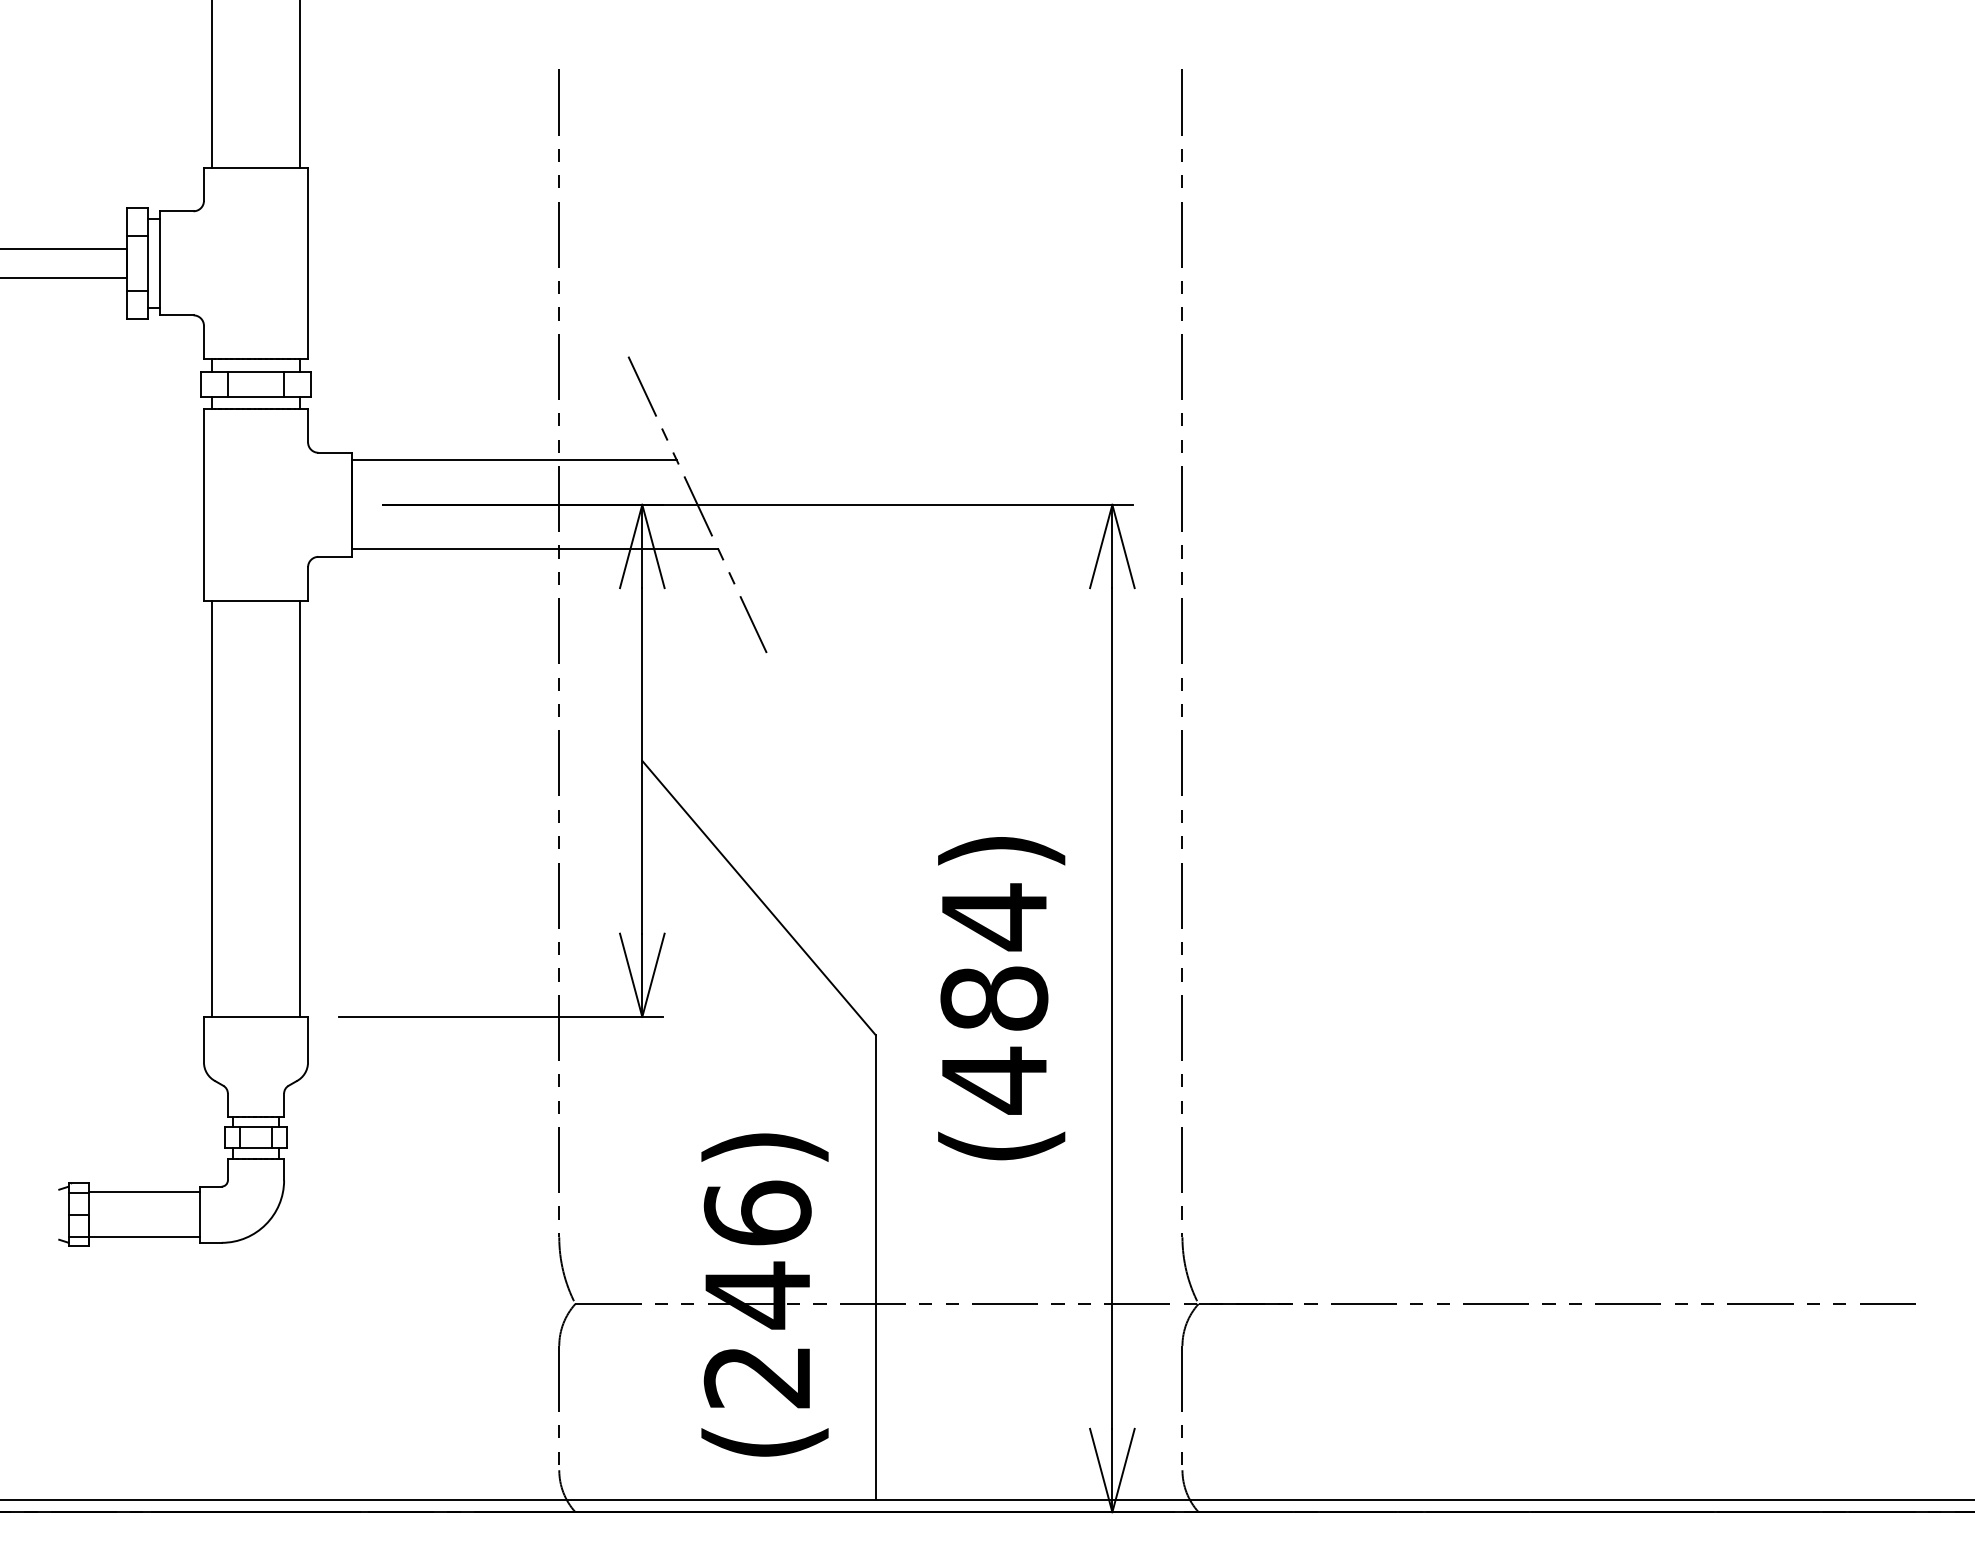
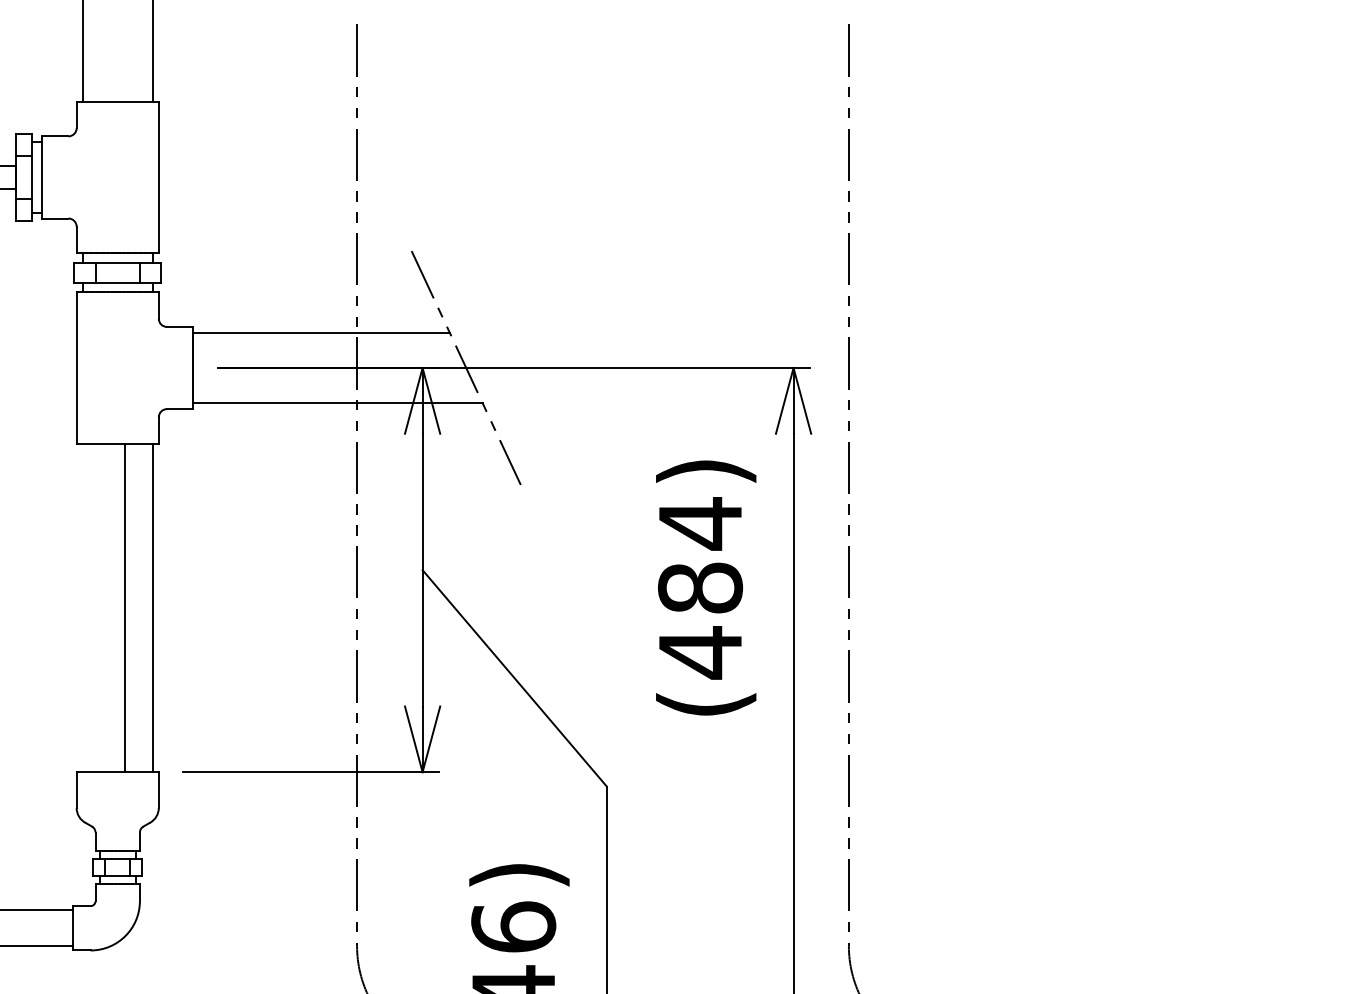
line: (211, 808) -> (125, 607), moved
text: (1001, 998) -> (706, 587), moved

